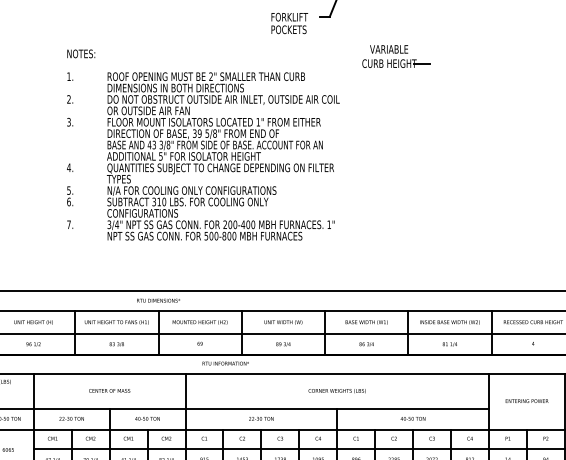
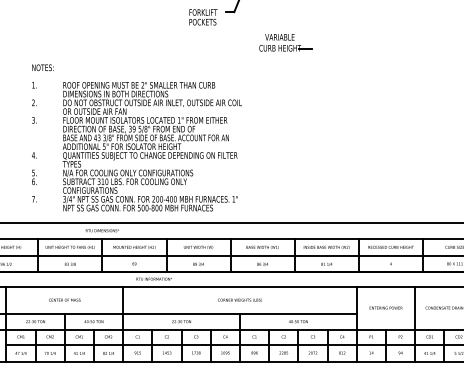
text: (202, 144) -> (136, 137), moved

